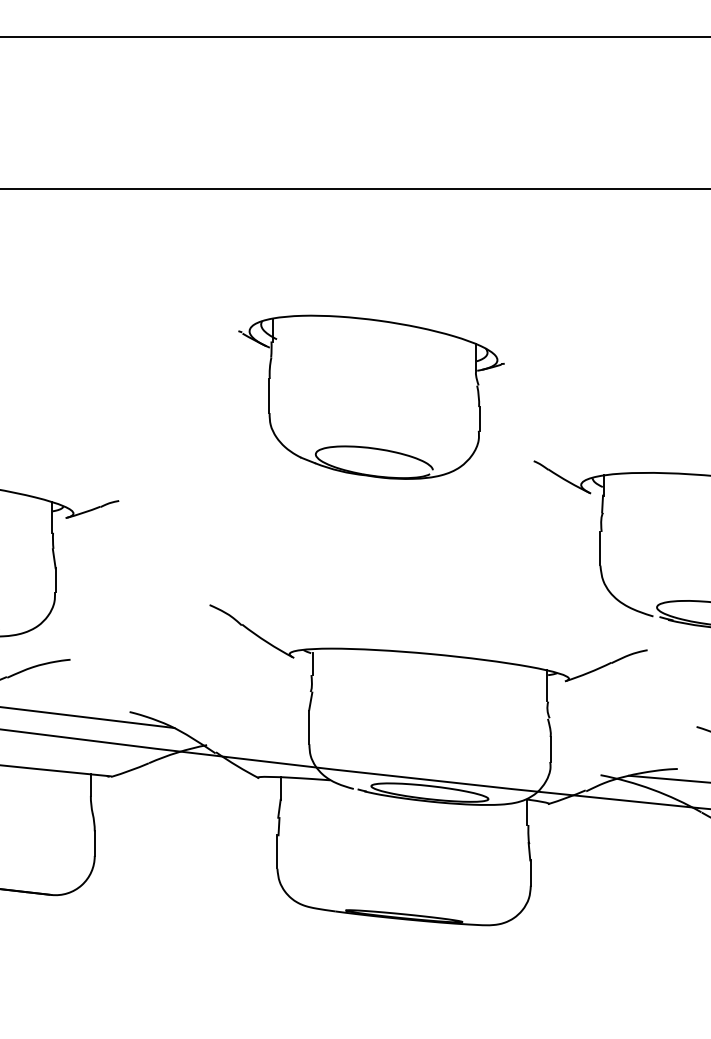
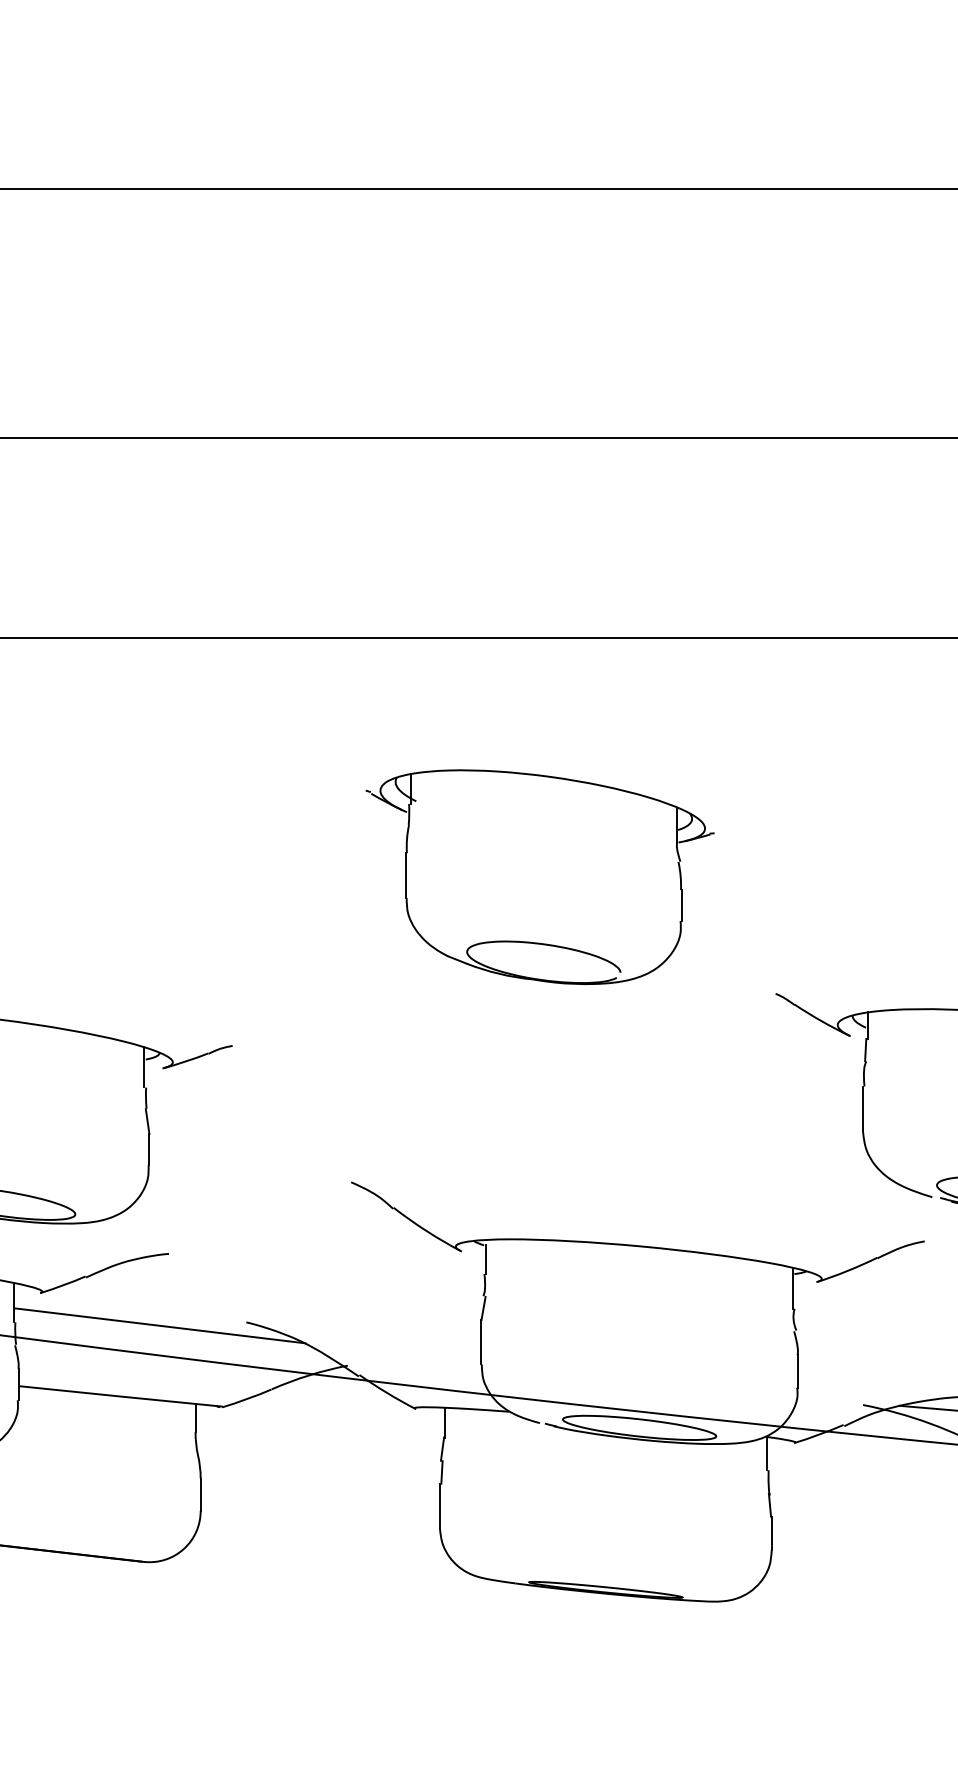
part: (371, 396) -> (539, 876), moved

